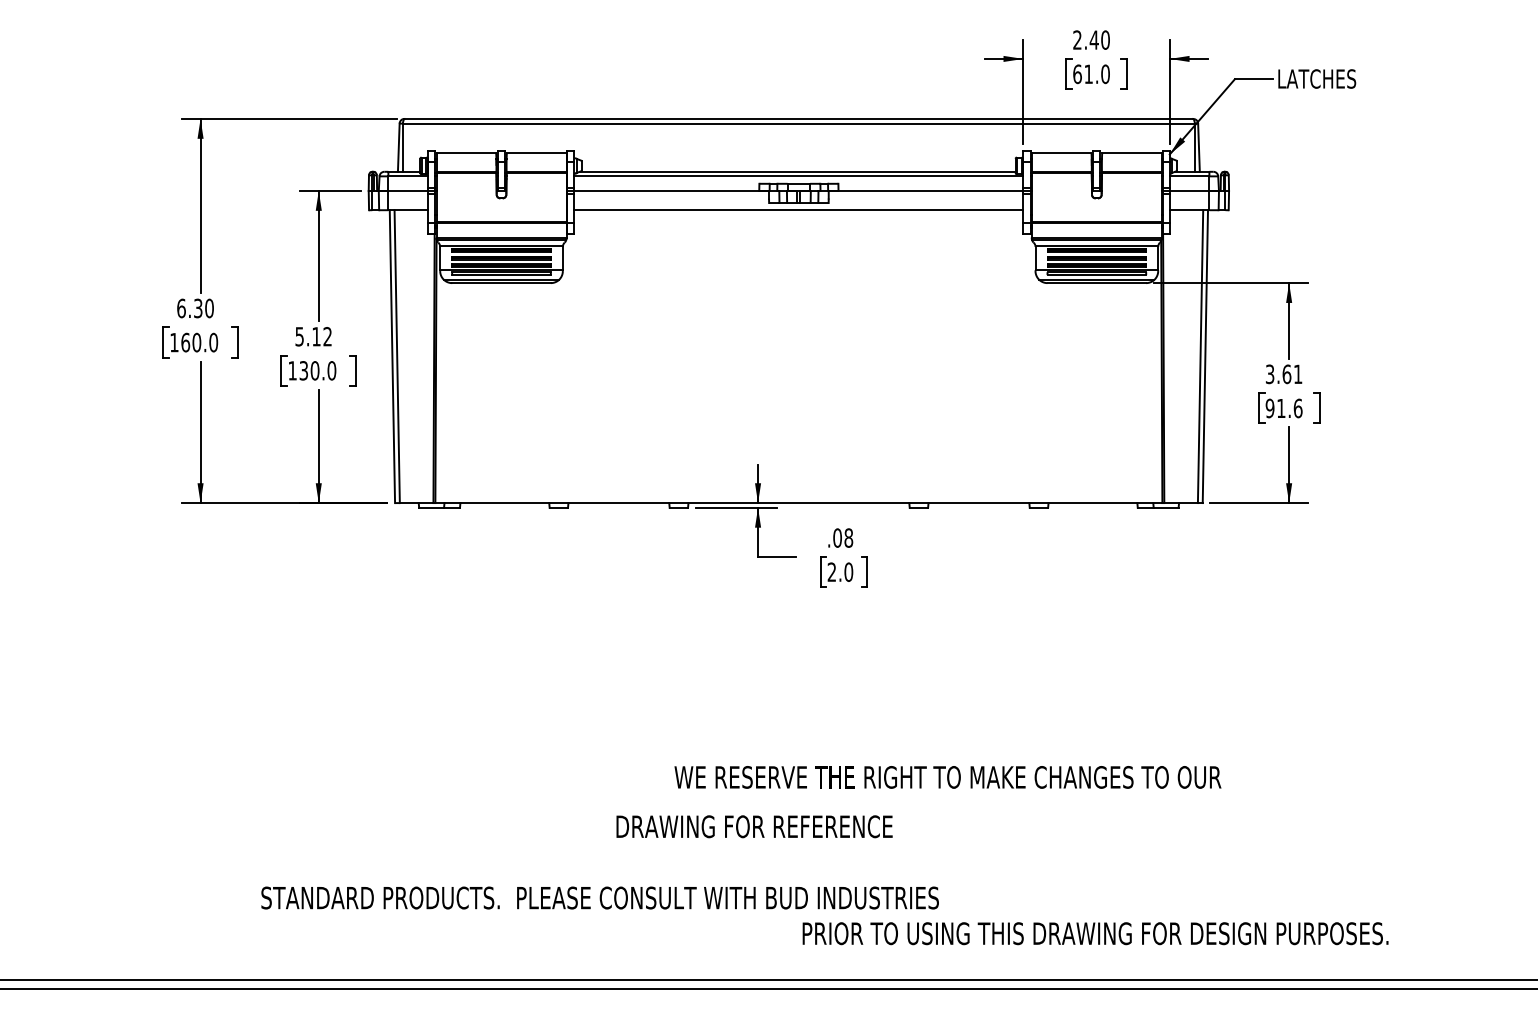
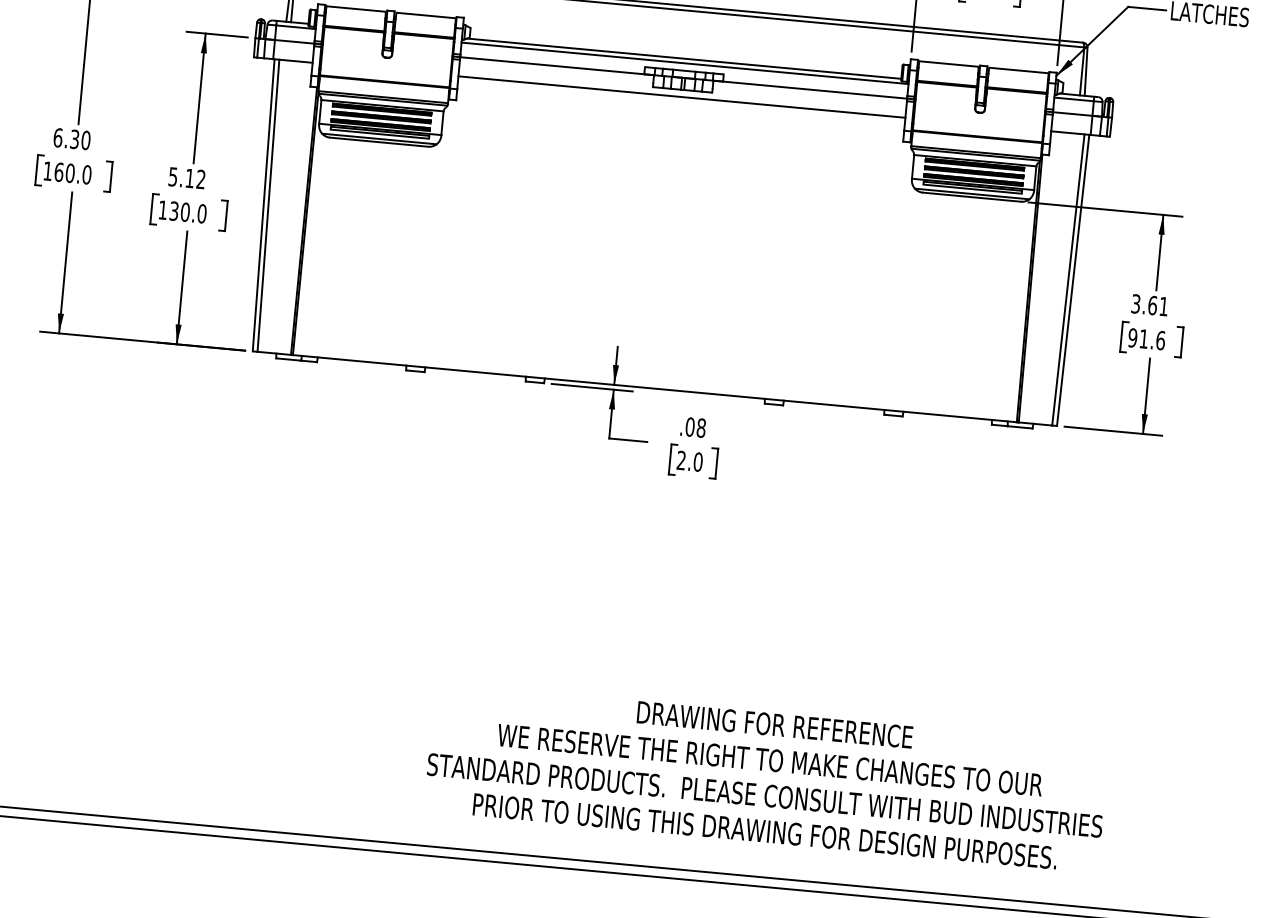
text: (947, 777) -> (769, 760), moved
text: (754, 826) -> (774, 724), moved
text: (599, 897) -> (764, 794), moved
text: (1095, 933) -> (765, 831), moved

